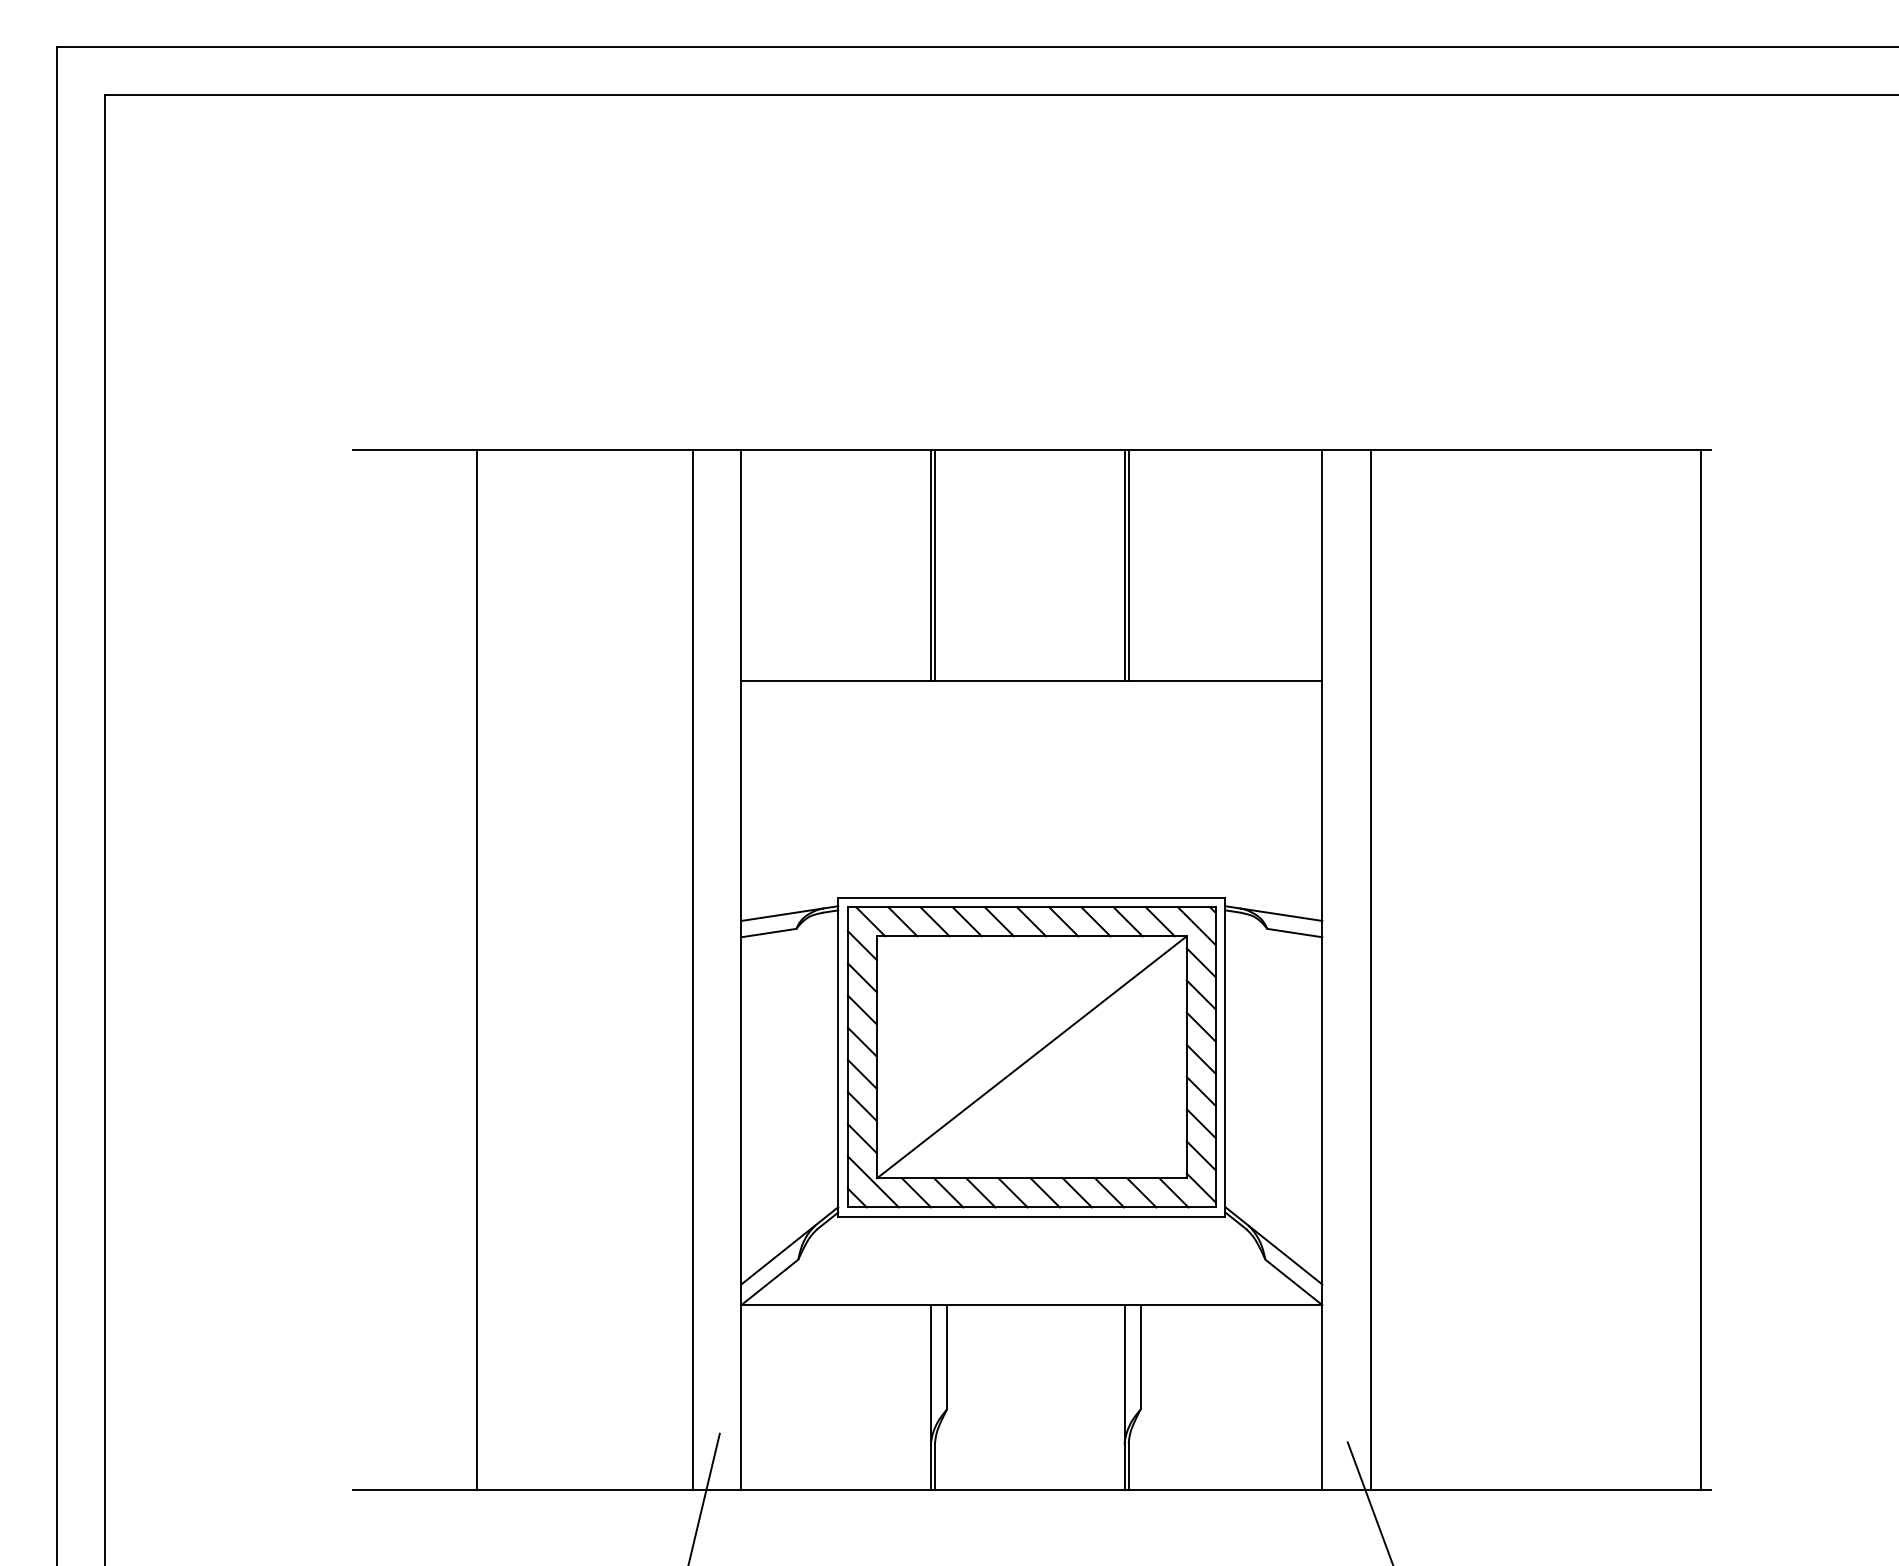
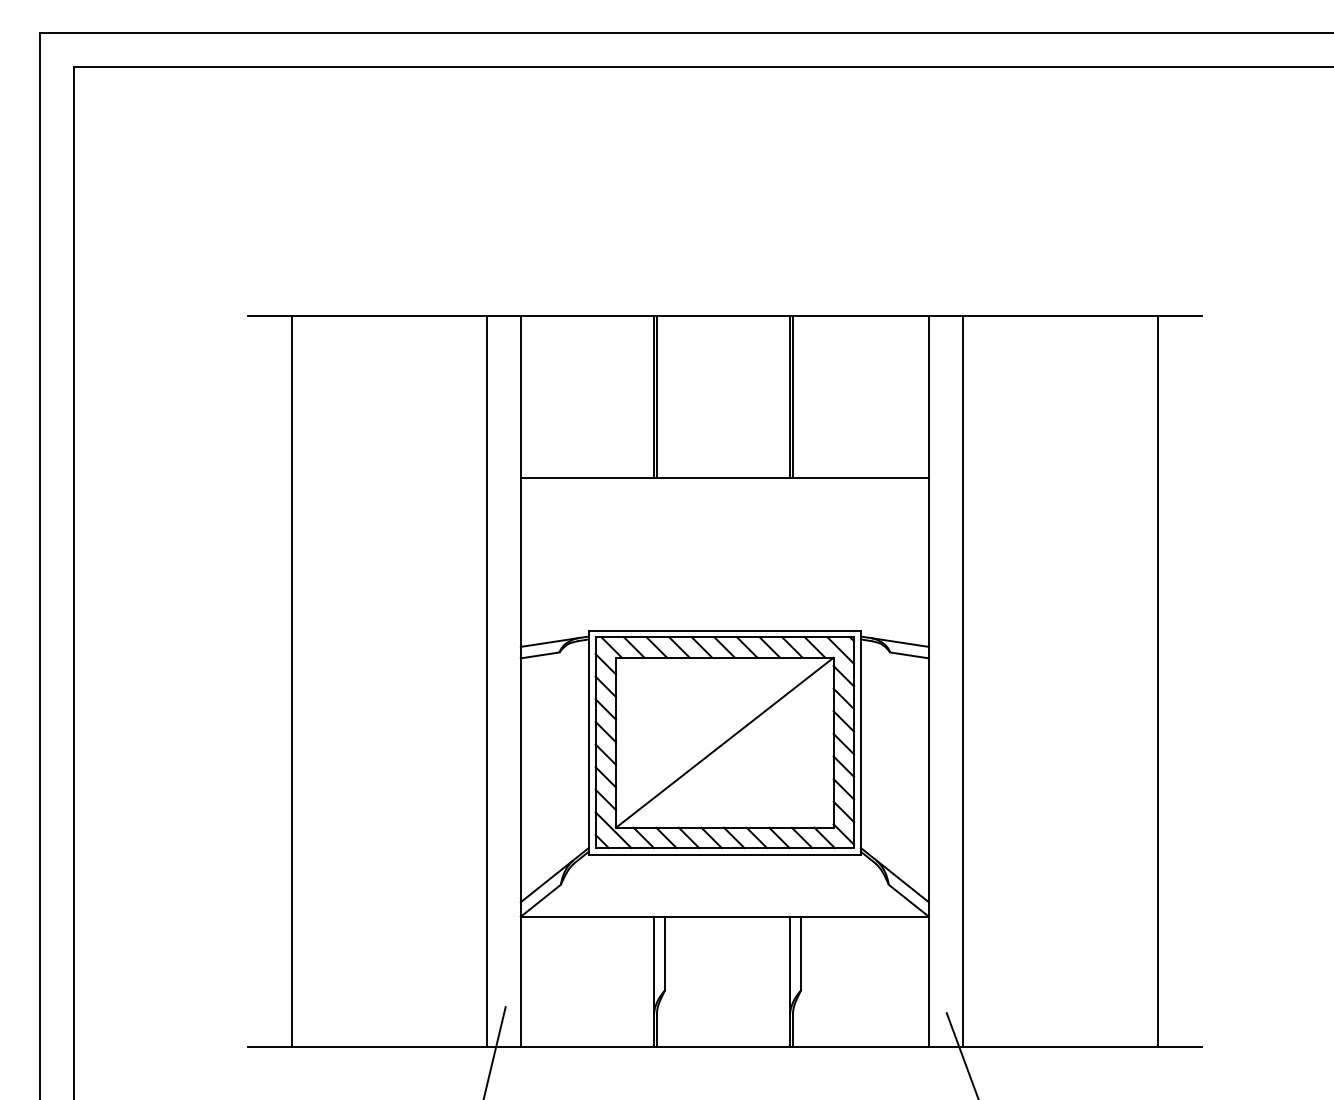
line: (477, 970) -> (292, 681), moved
line: (1700, 970) -> (1157, 681), moved

